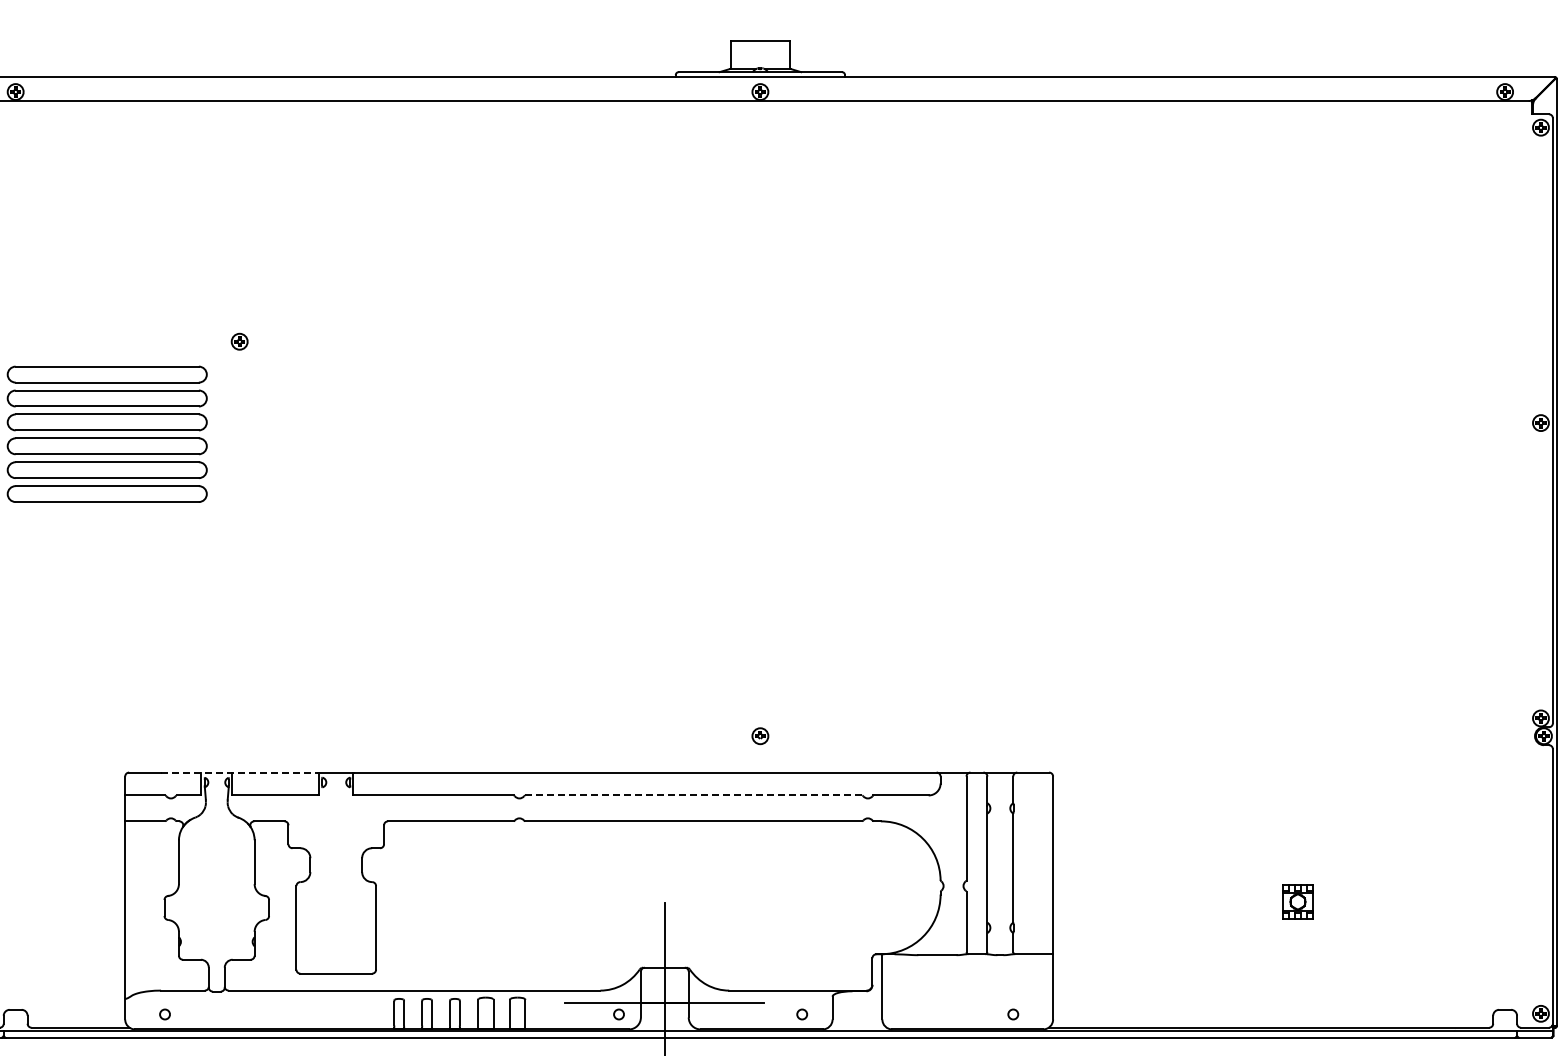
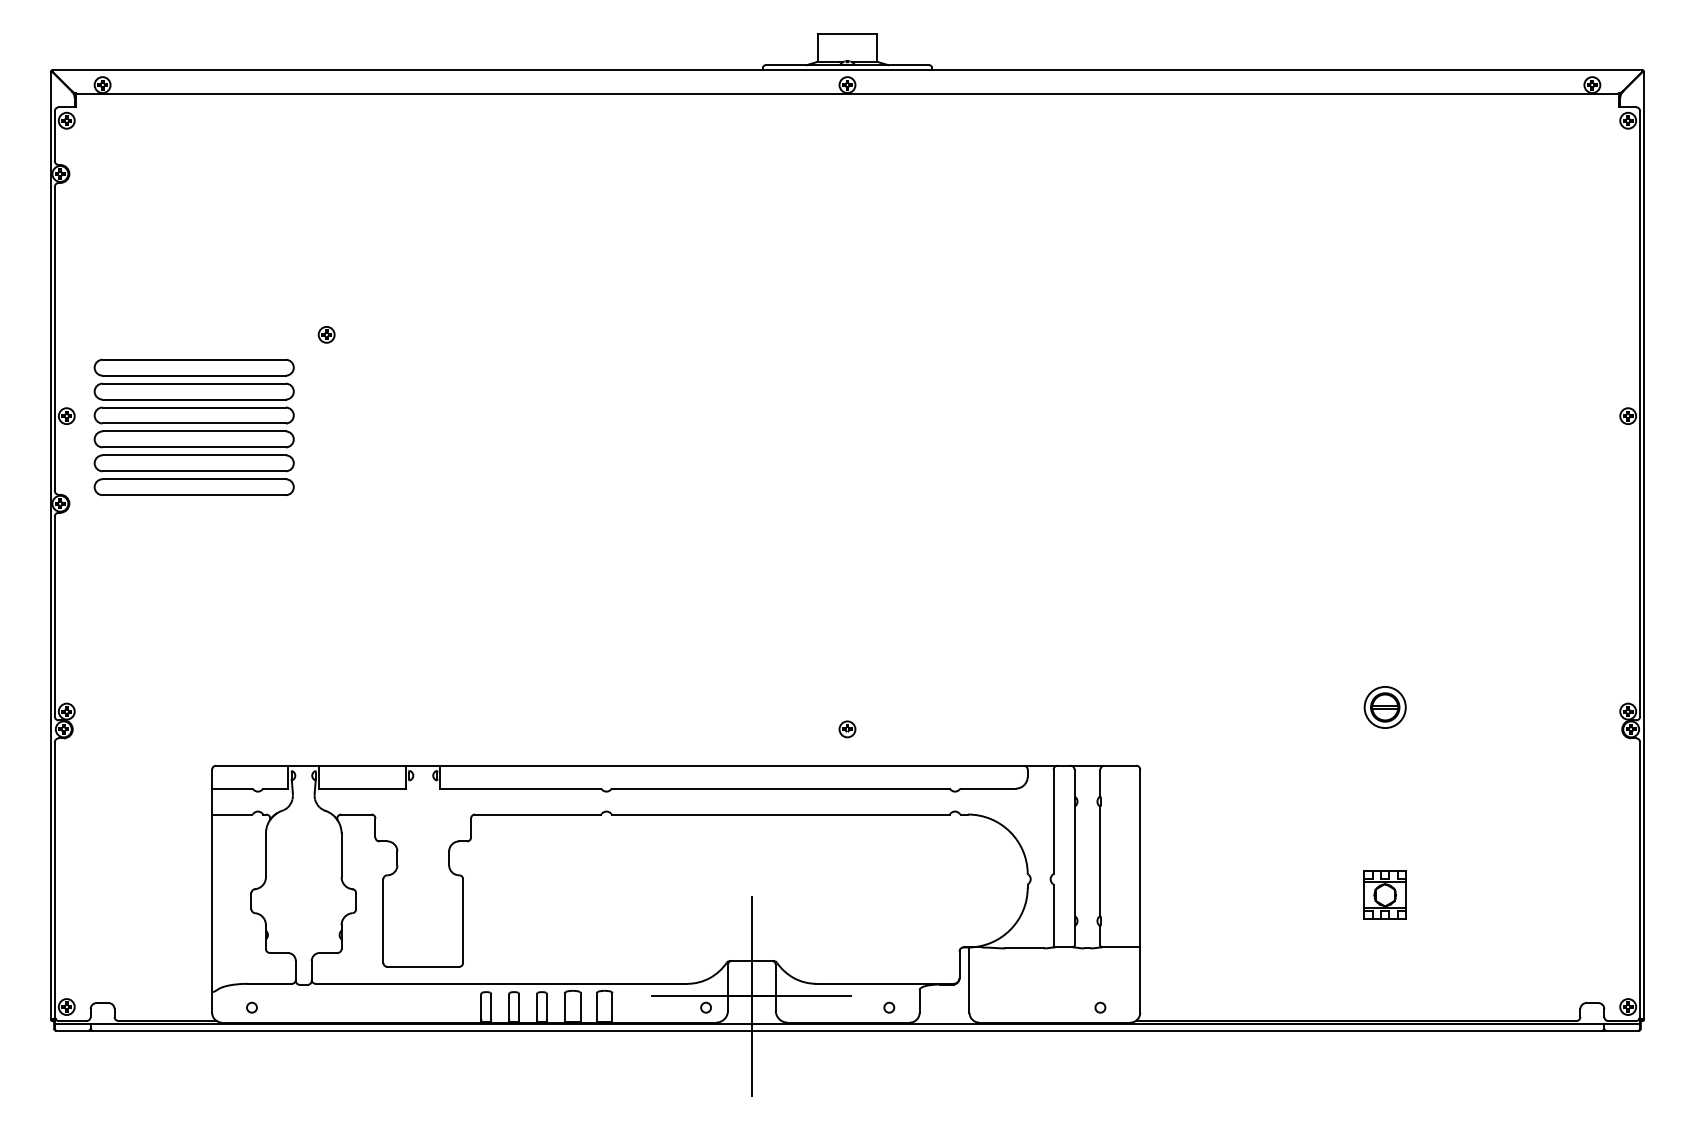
part: (1297, 714) -> (1384, 707), added
line: (239, 772) -> (326, 765), dashed -> solid
line: (693, 795) -> (780, 788), dashed -> solid
part: (1297, 901) -> (1384, 894), size x1.43

